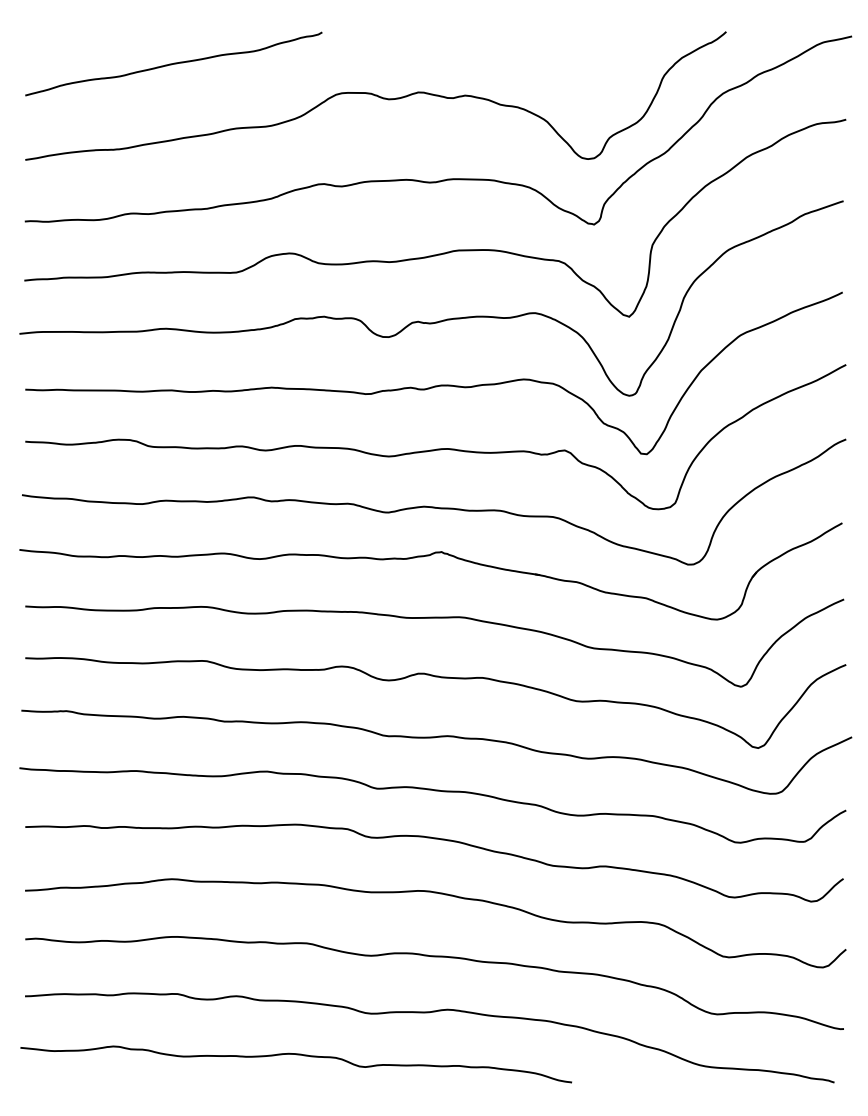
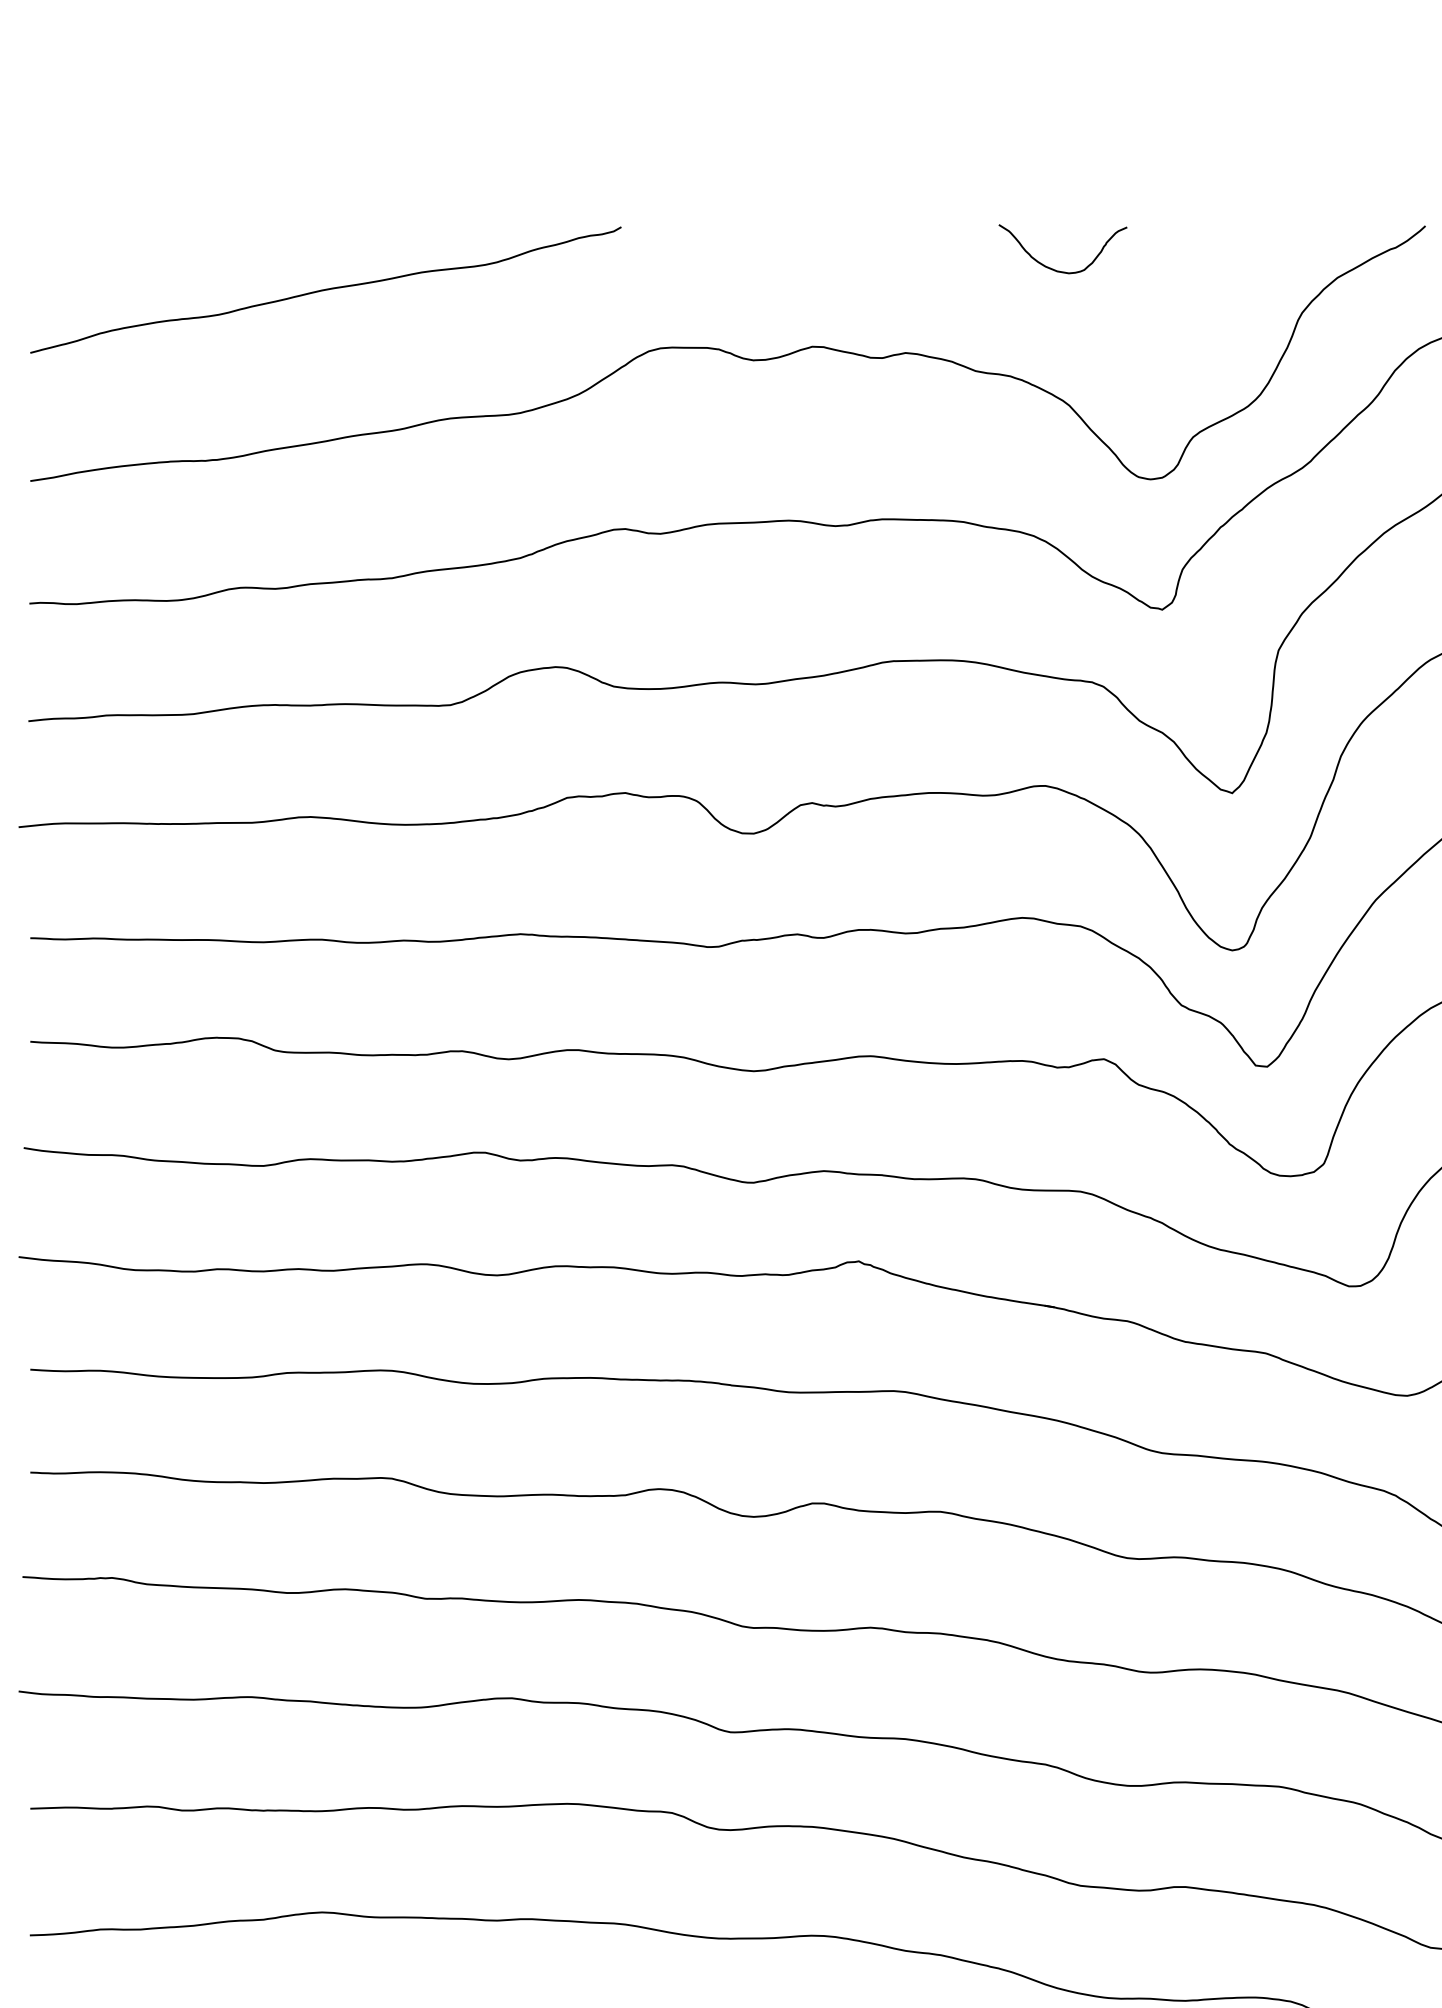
curve: (539, 52) -> (1053, 267), added

